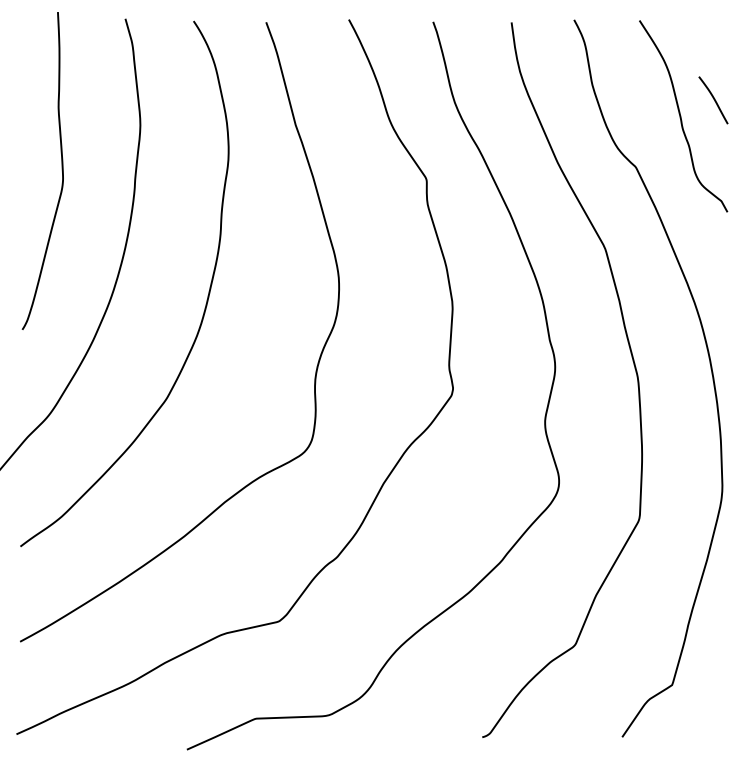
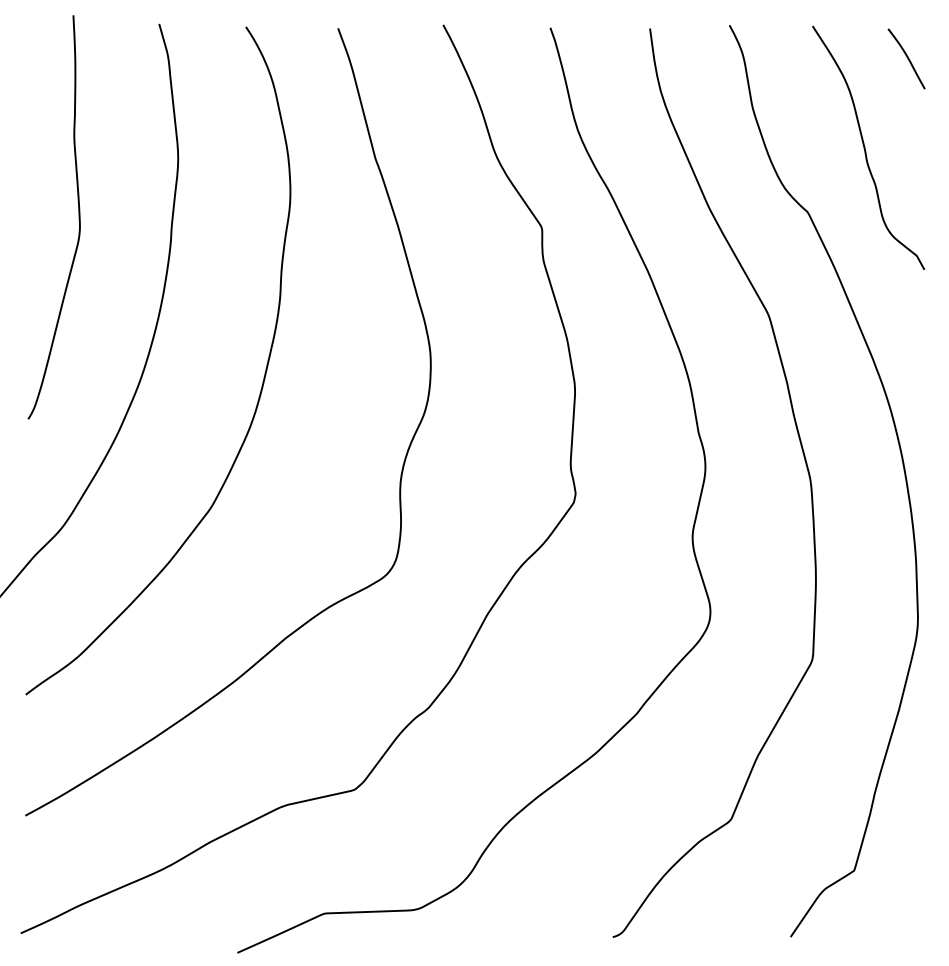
curve: (713, 99) -> (906, 57), moved

